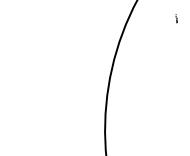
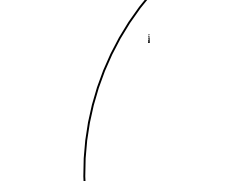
part: (176, 18) -> (148, 38), moved

